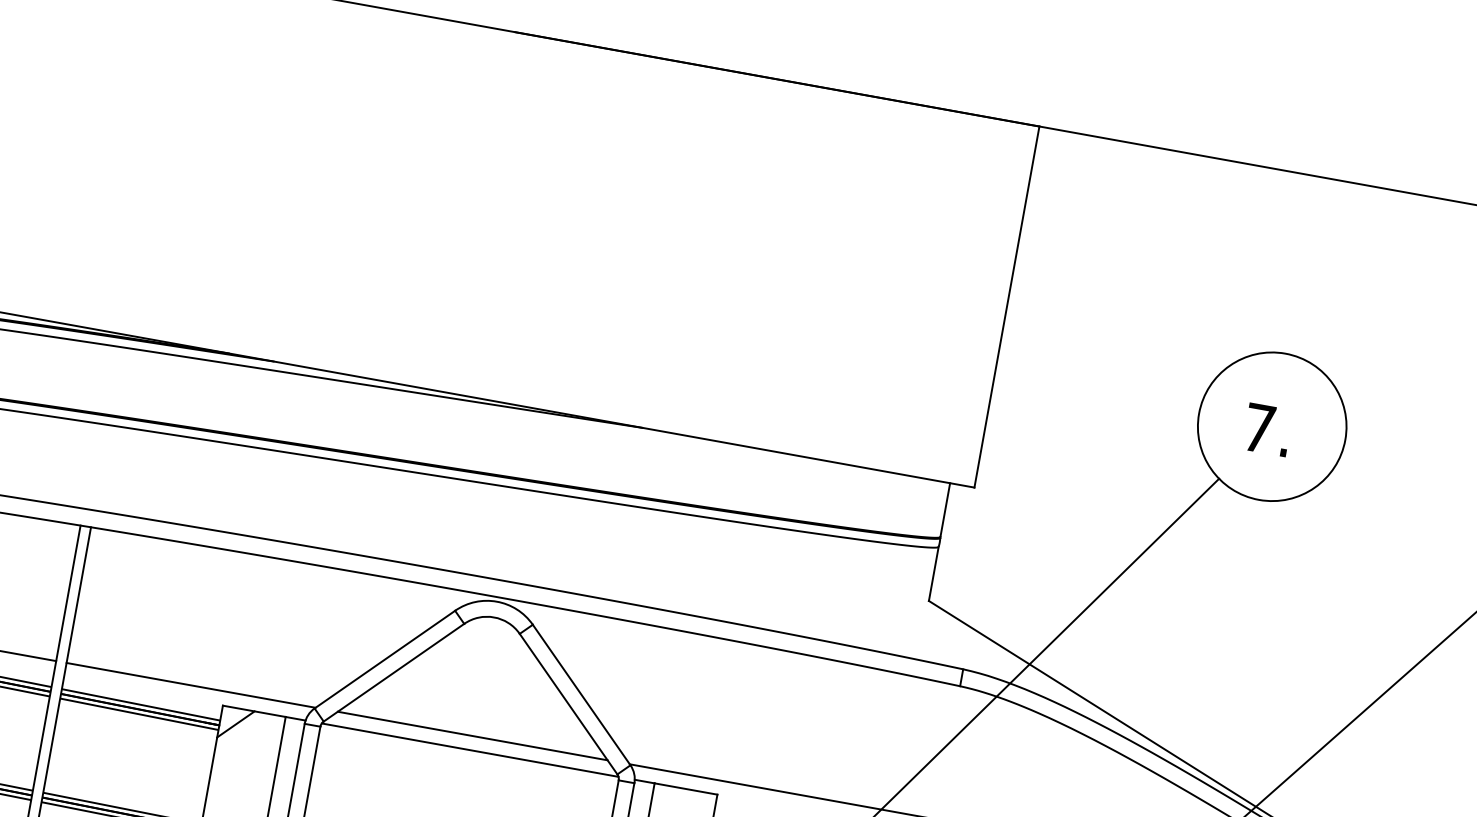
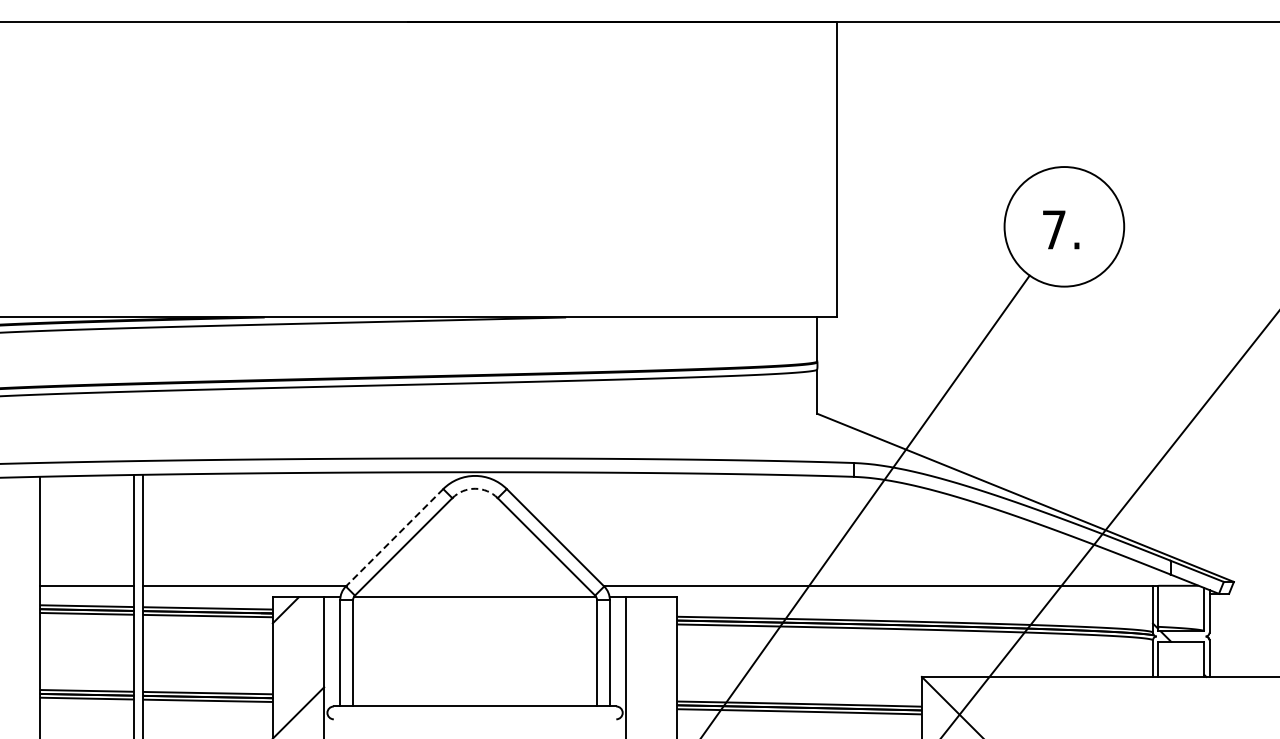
arc: (494, 617) -> (475, 488), solid -> dashed
line: (384, 659) -> (394, 537), solid -> dashed
line: (472, 735) -> (474, 585), removed

